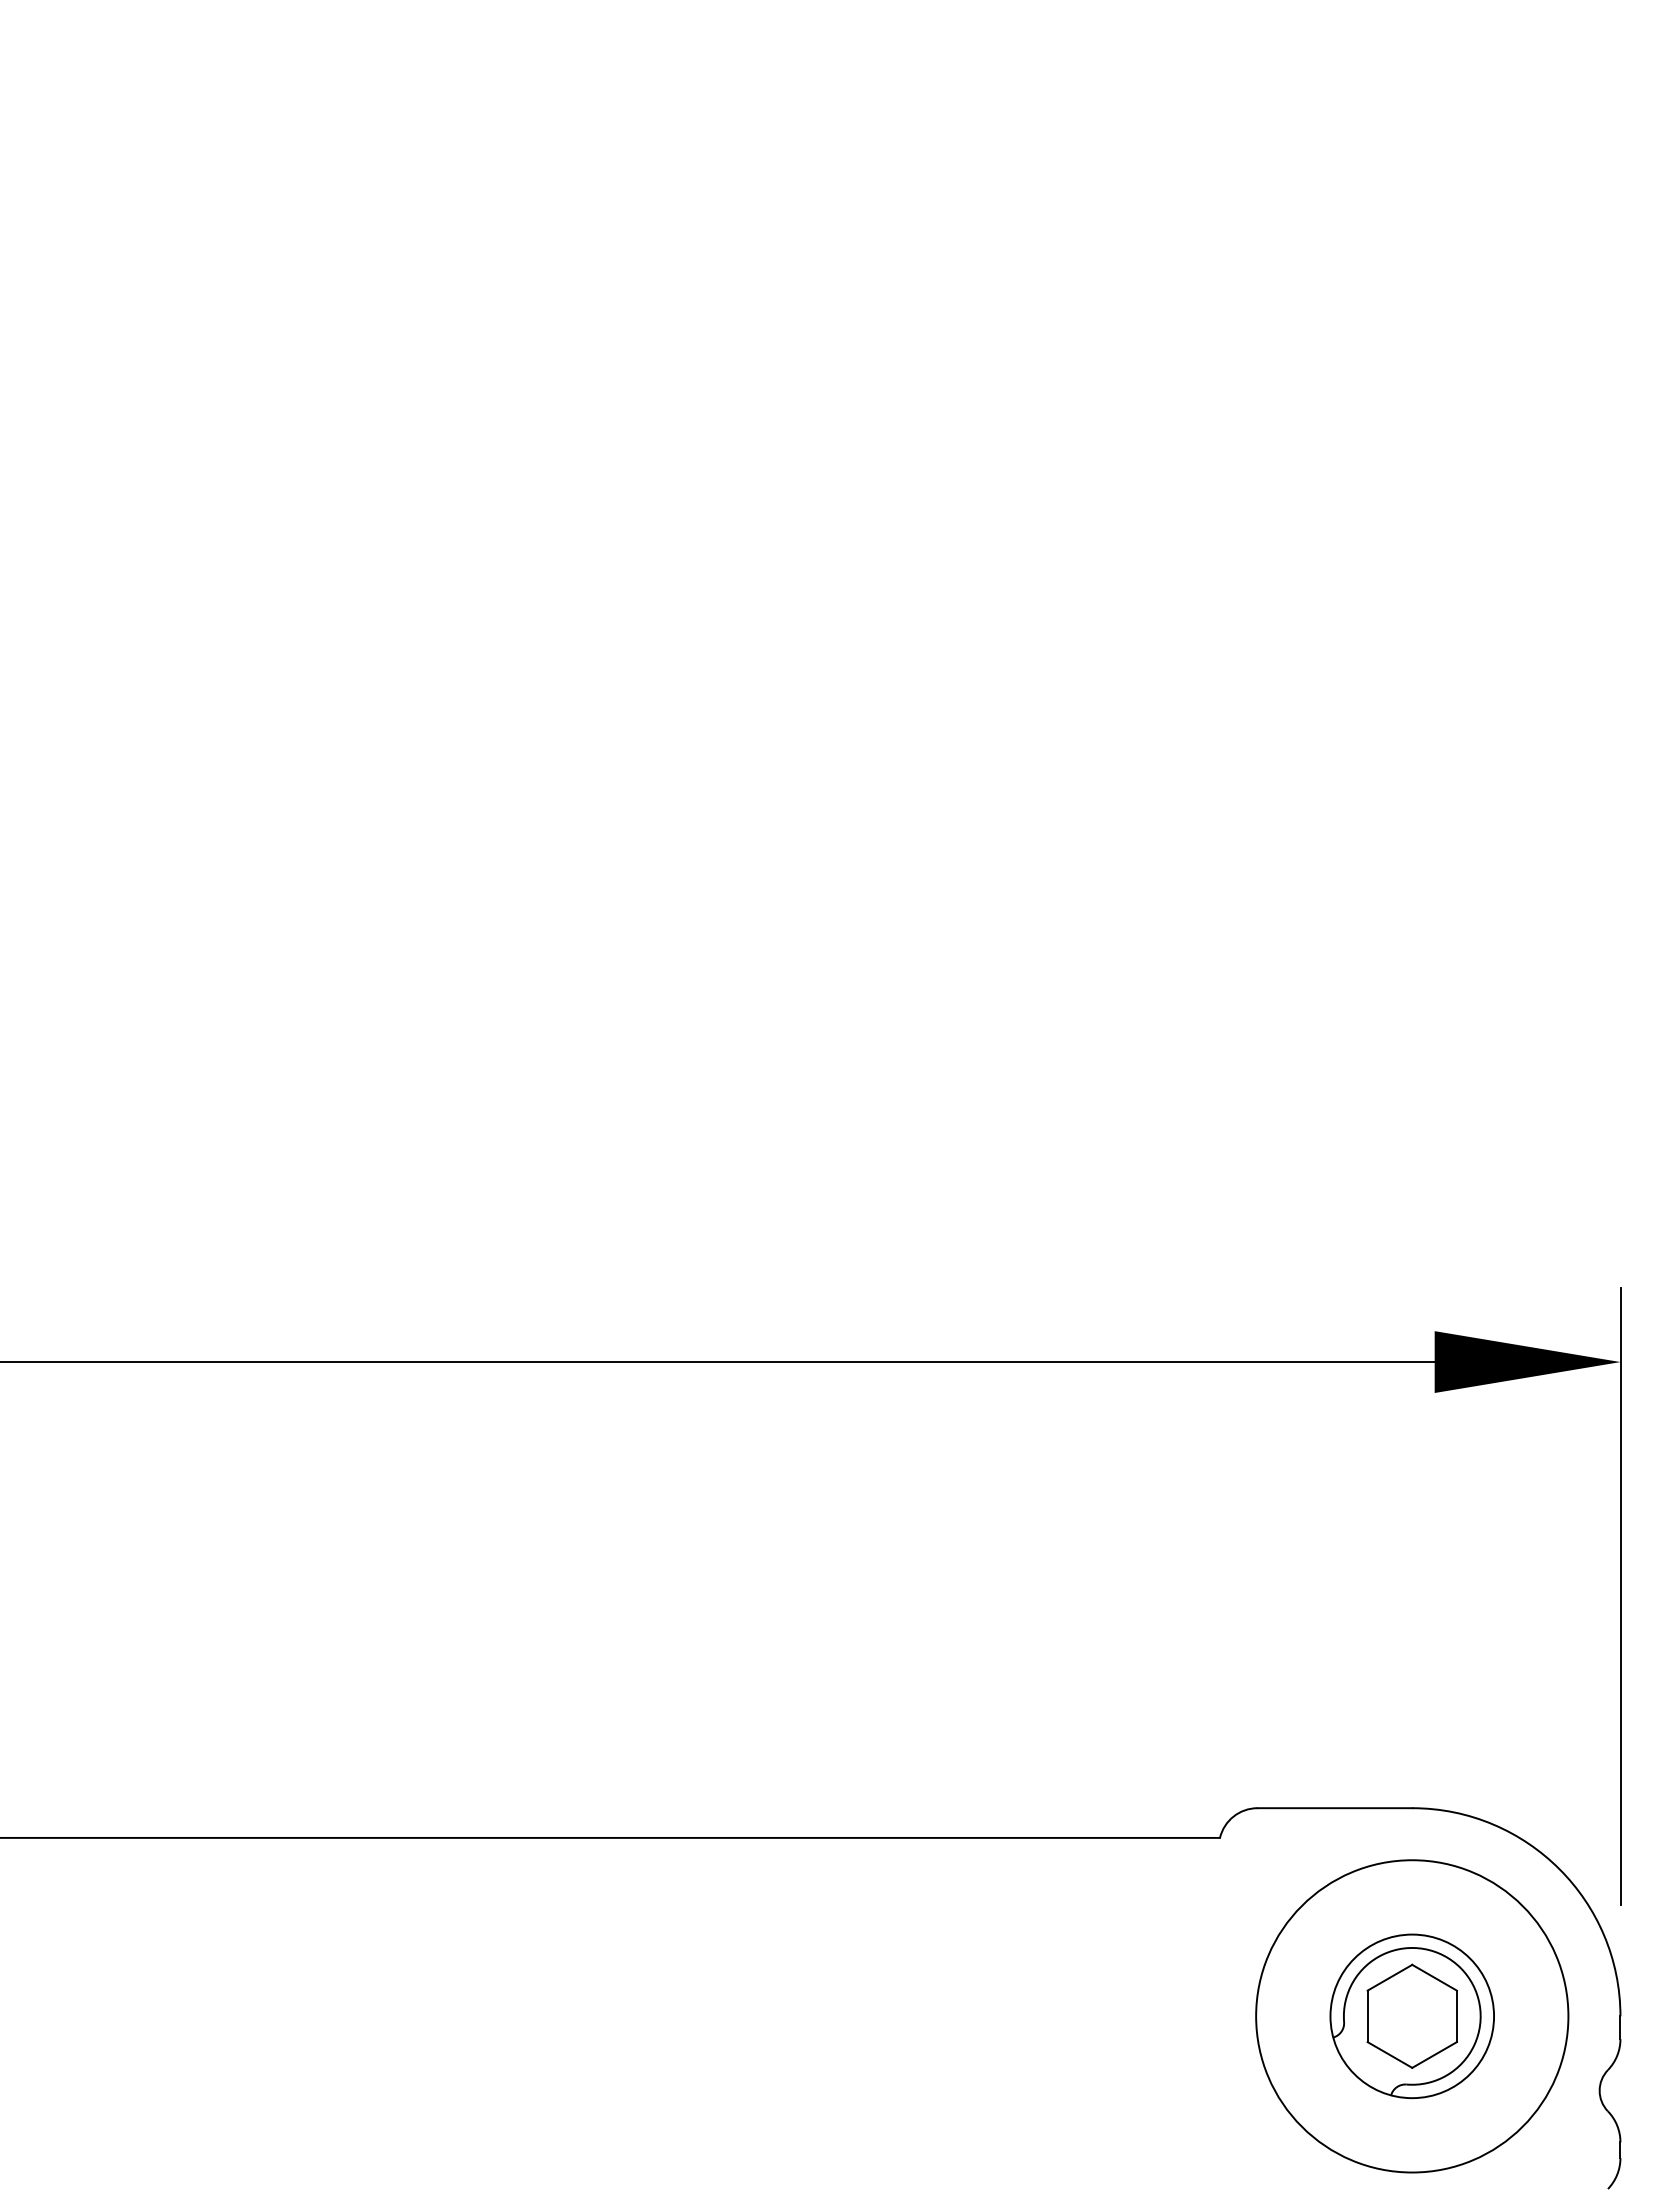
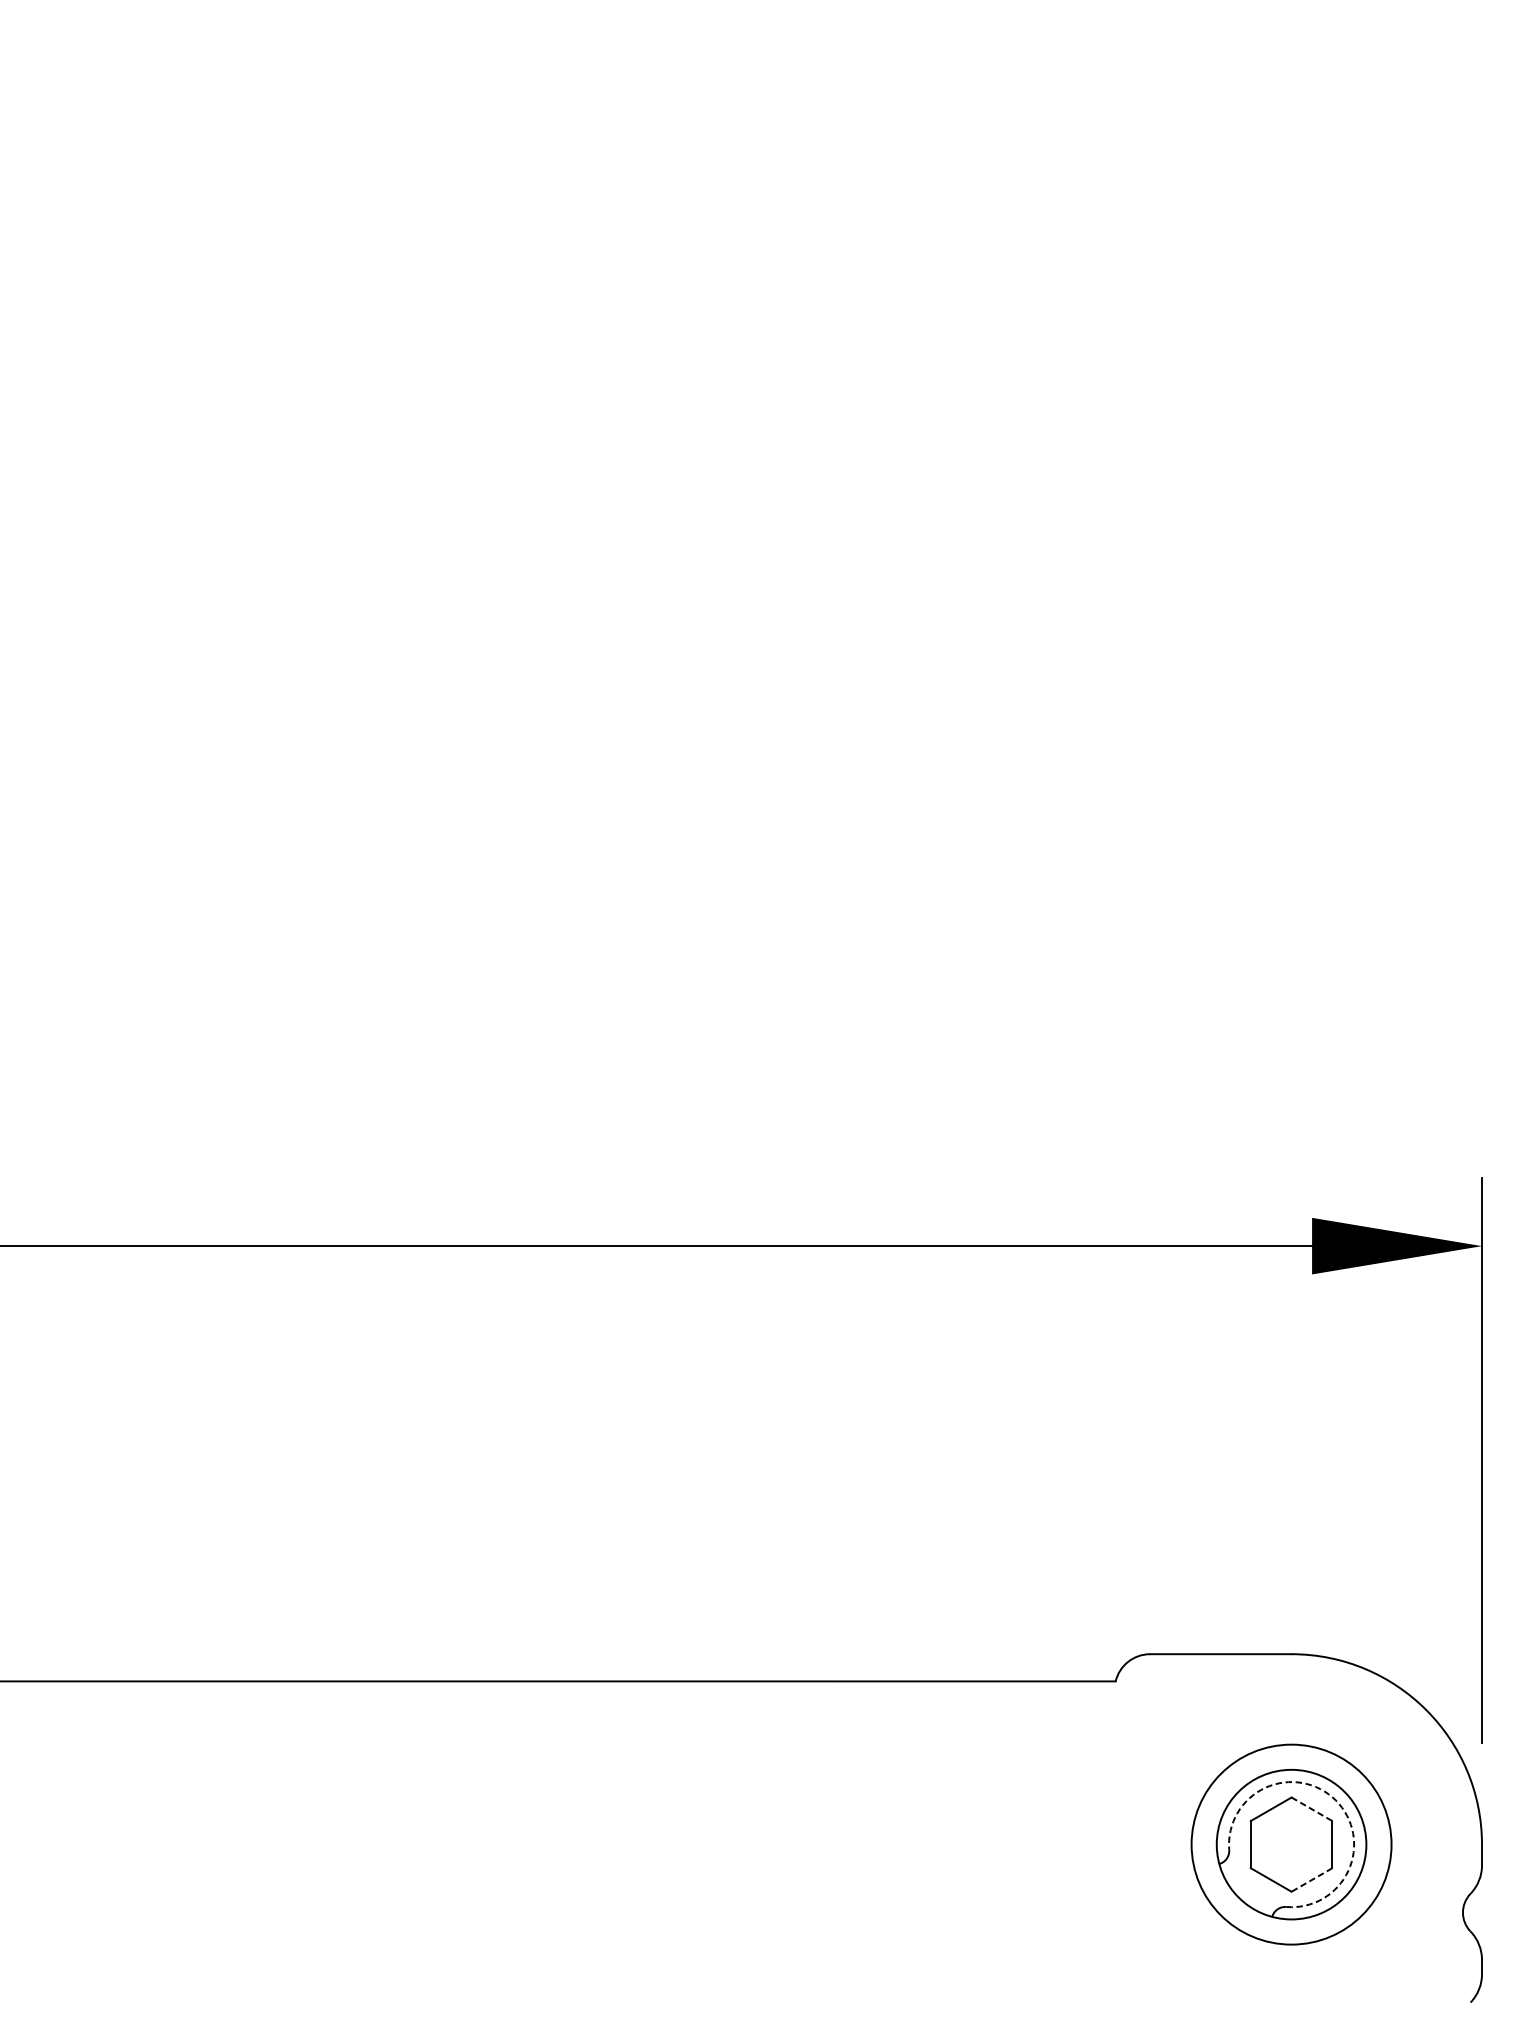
arc: (1460, 1968) -> (1335, 1800), solid -> dashed
line: (1434, 1977) -> (1311, 1809), solid -> dashed
circle: (1412, 2016) -> (1291, 1844), size x0.7
line: (1434, 2055) -> (1311, 1880), solid -> dashed

